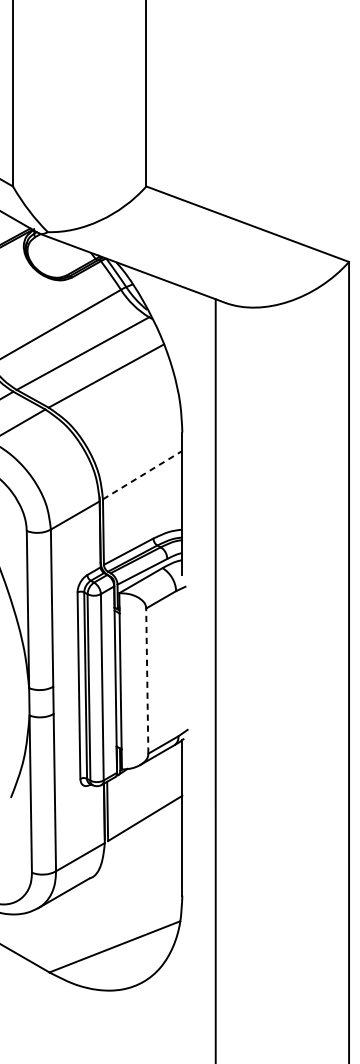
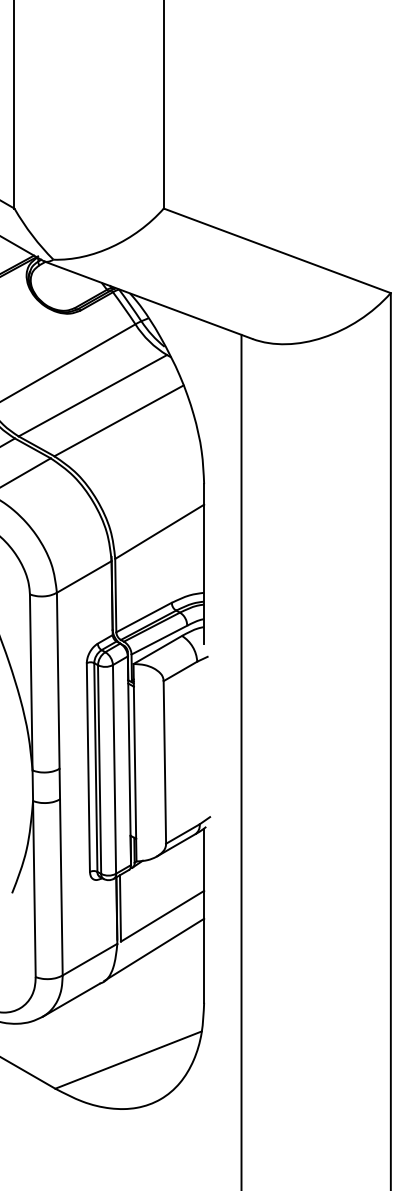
line: (143, 474) -> (160, 531), dashed -> solid
line: (146, 680) -> (164, 761), dashed -> solid
line: (138, 848) -> (154, 949), added

